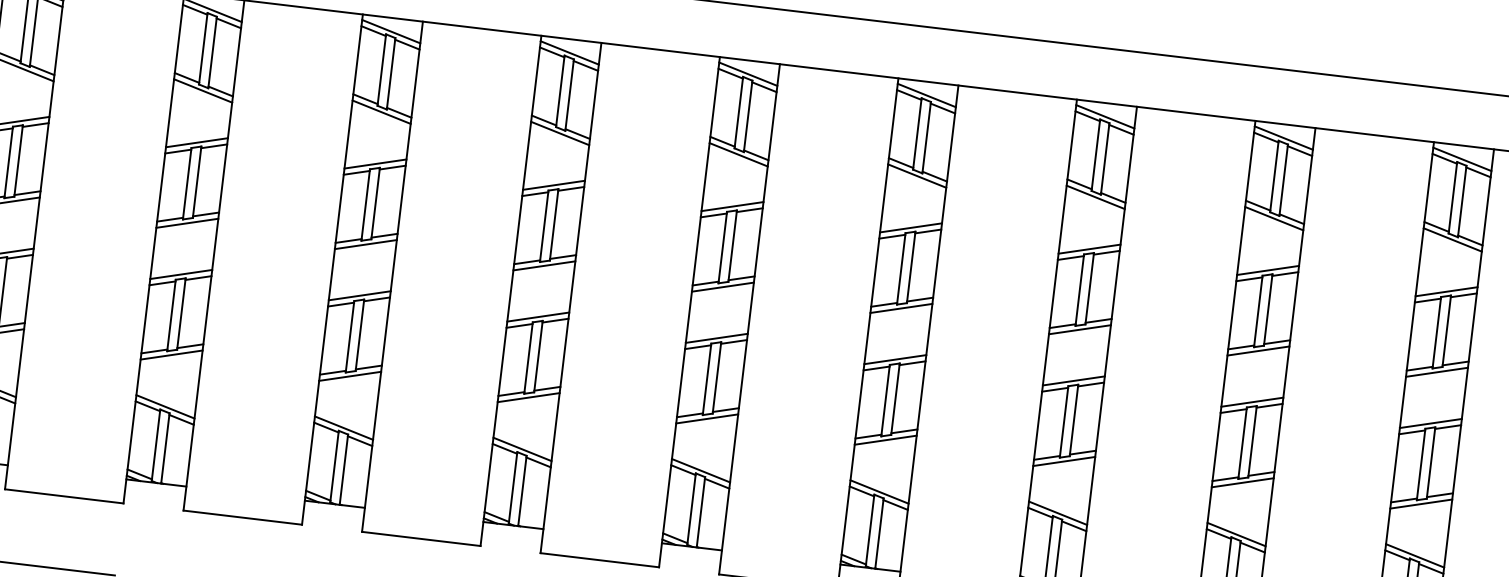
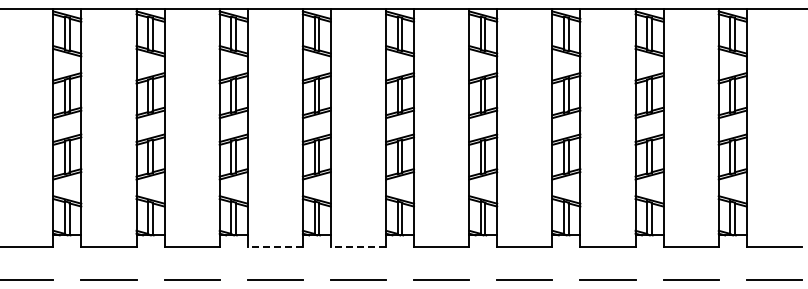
line: (421, 538) -> (275, 246), solid -> dashed
line: (599, 560) -> (358, 246), solid -> dashed

